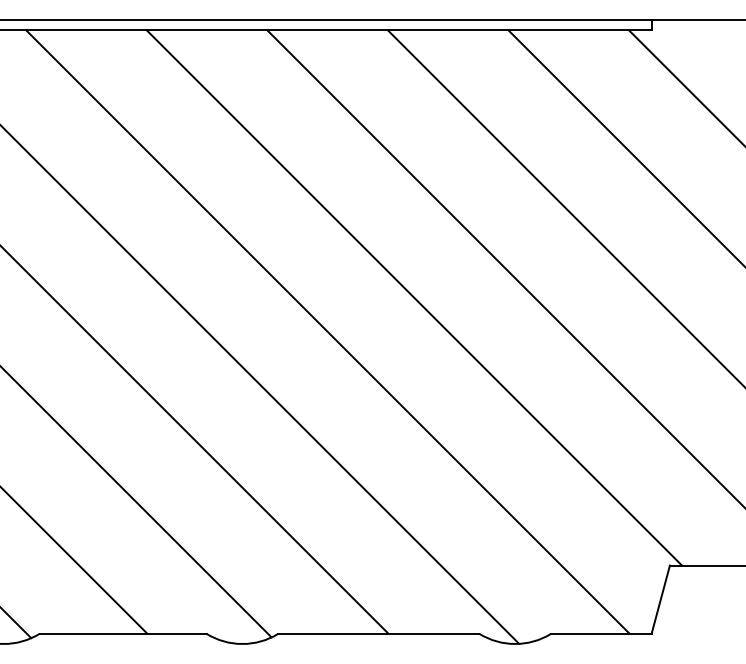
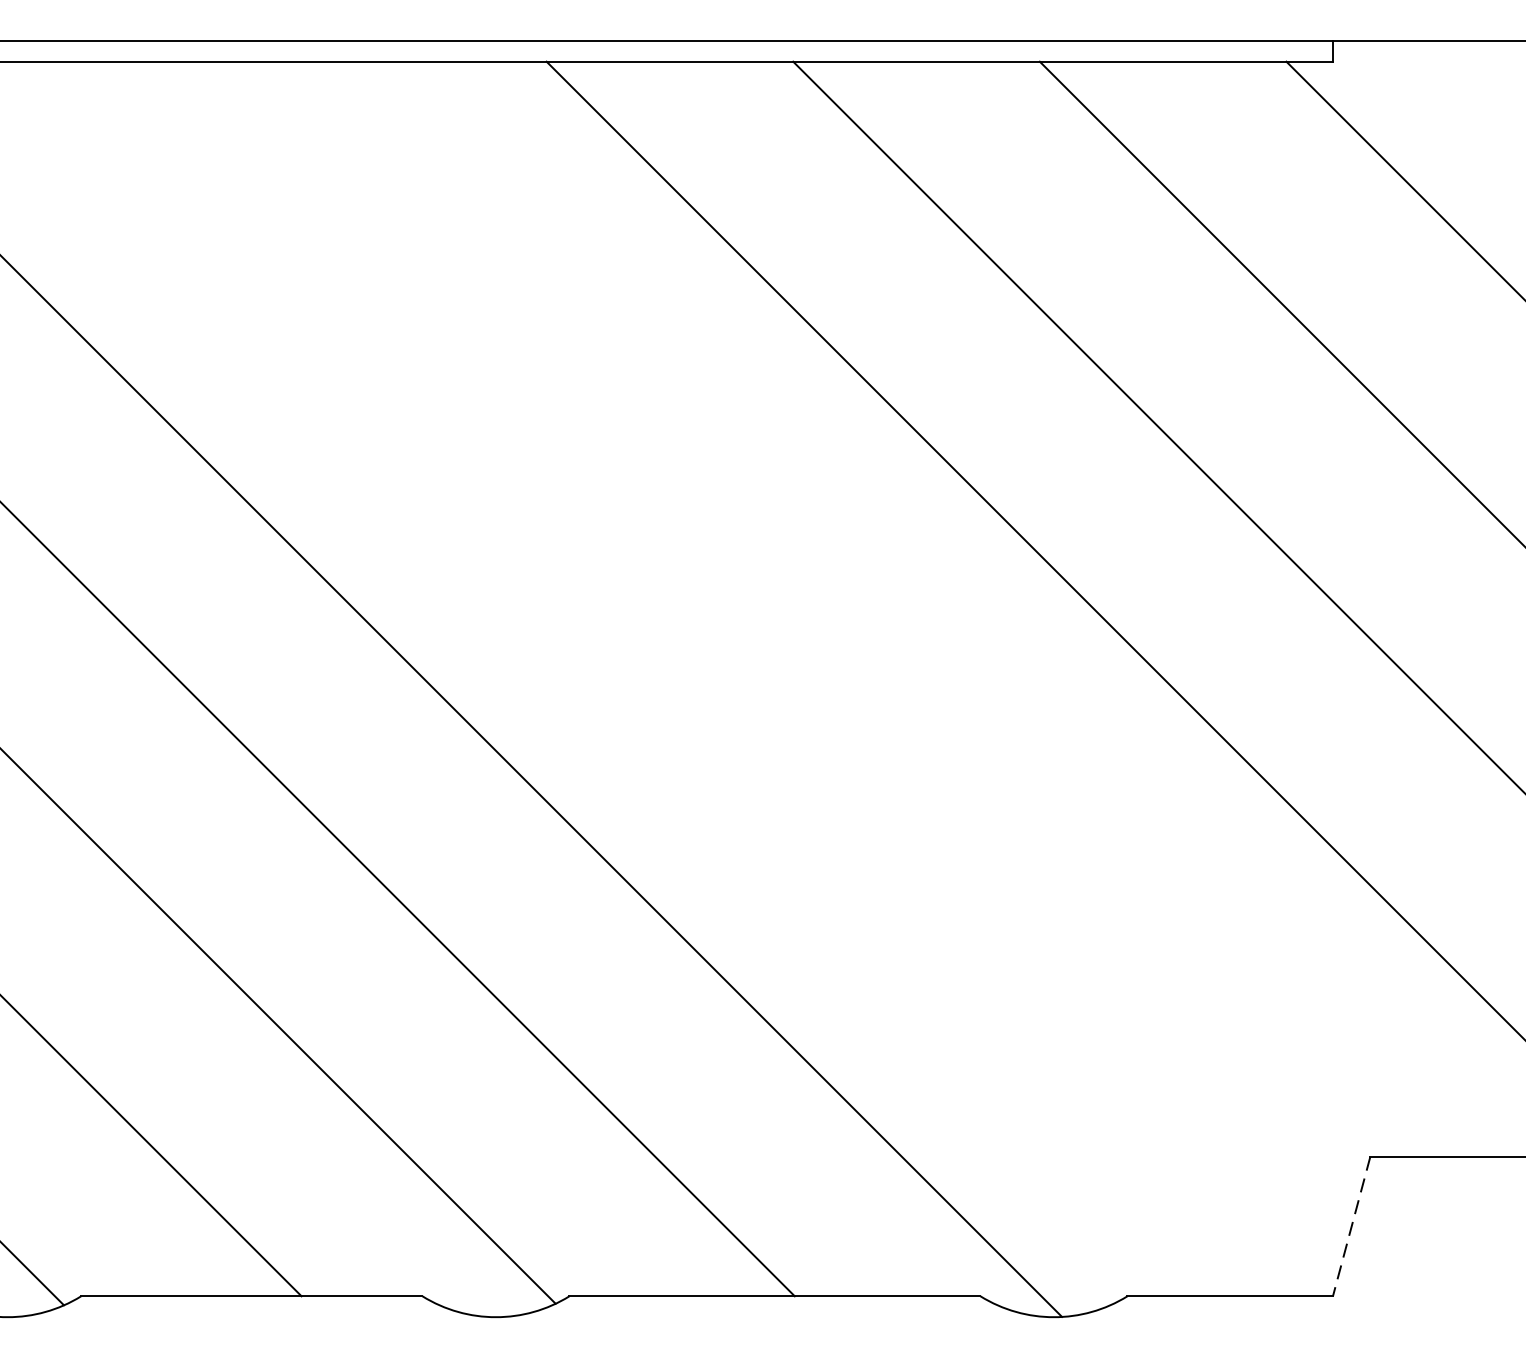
line: (414, 297) -> (847, 608), removed
line: (327, 331) -> (669, 677), removed
line: (660, 600) -> (1351, 1228), solid -> dashed

